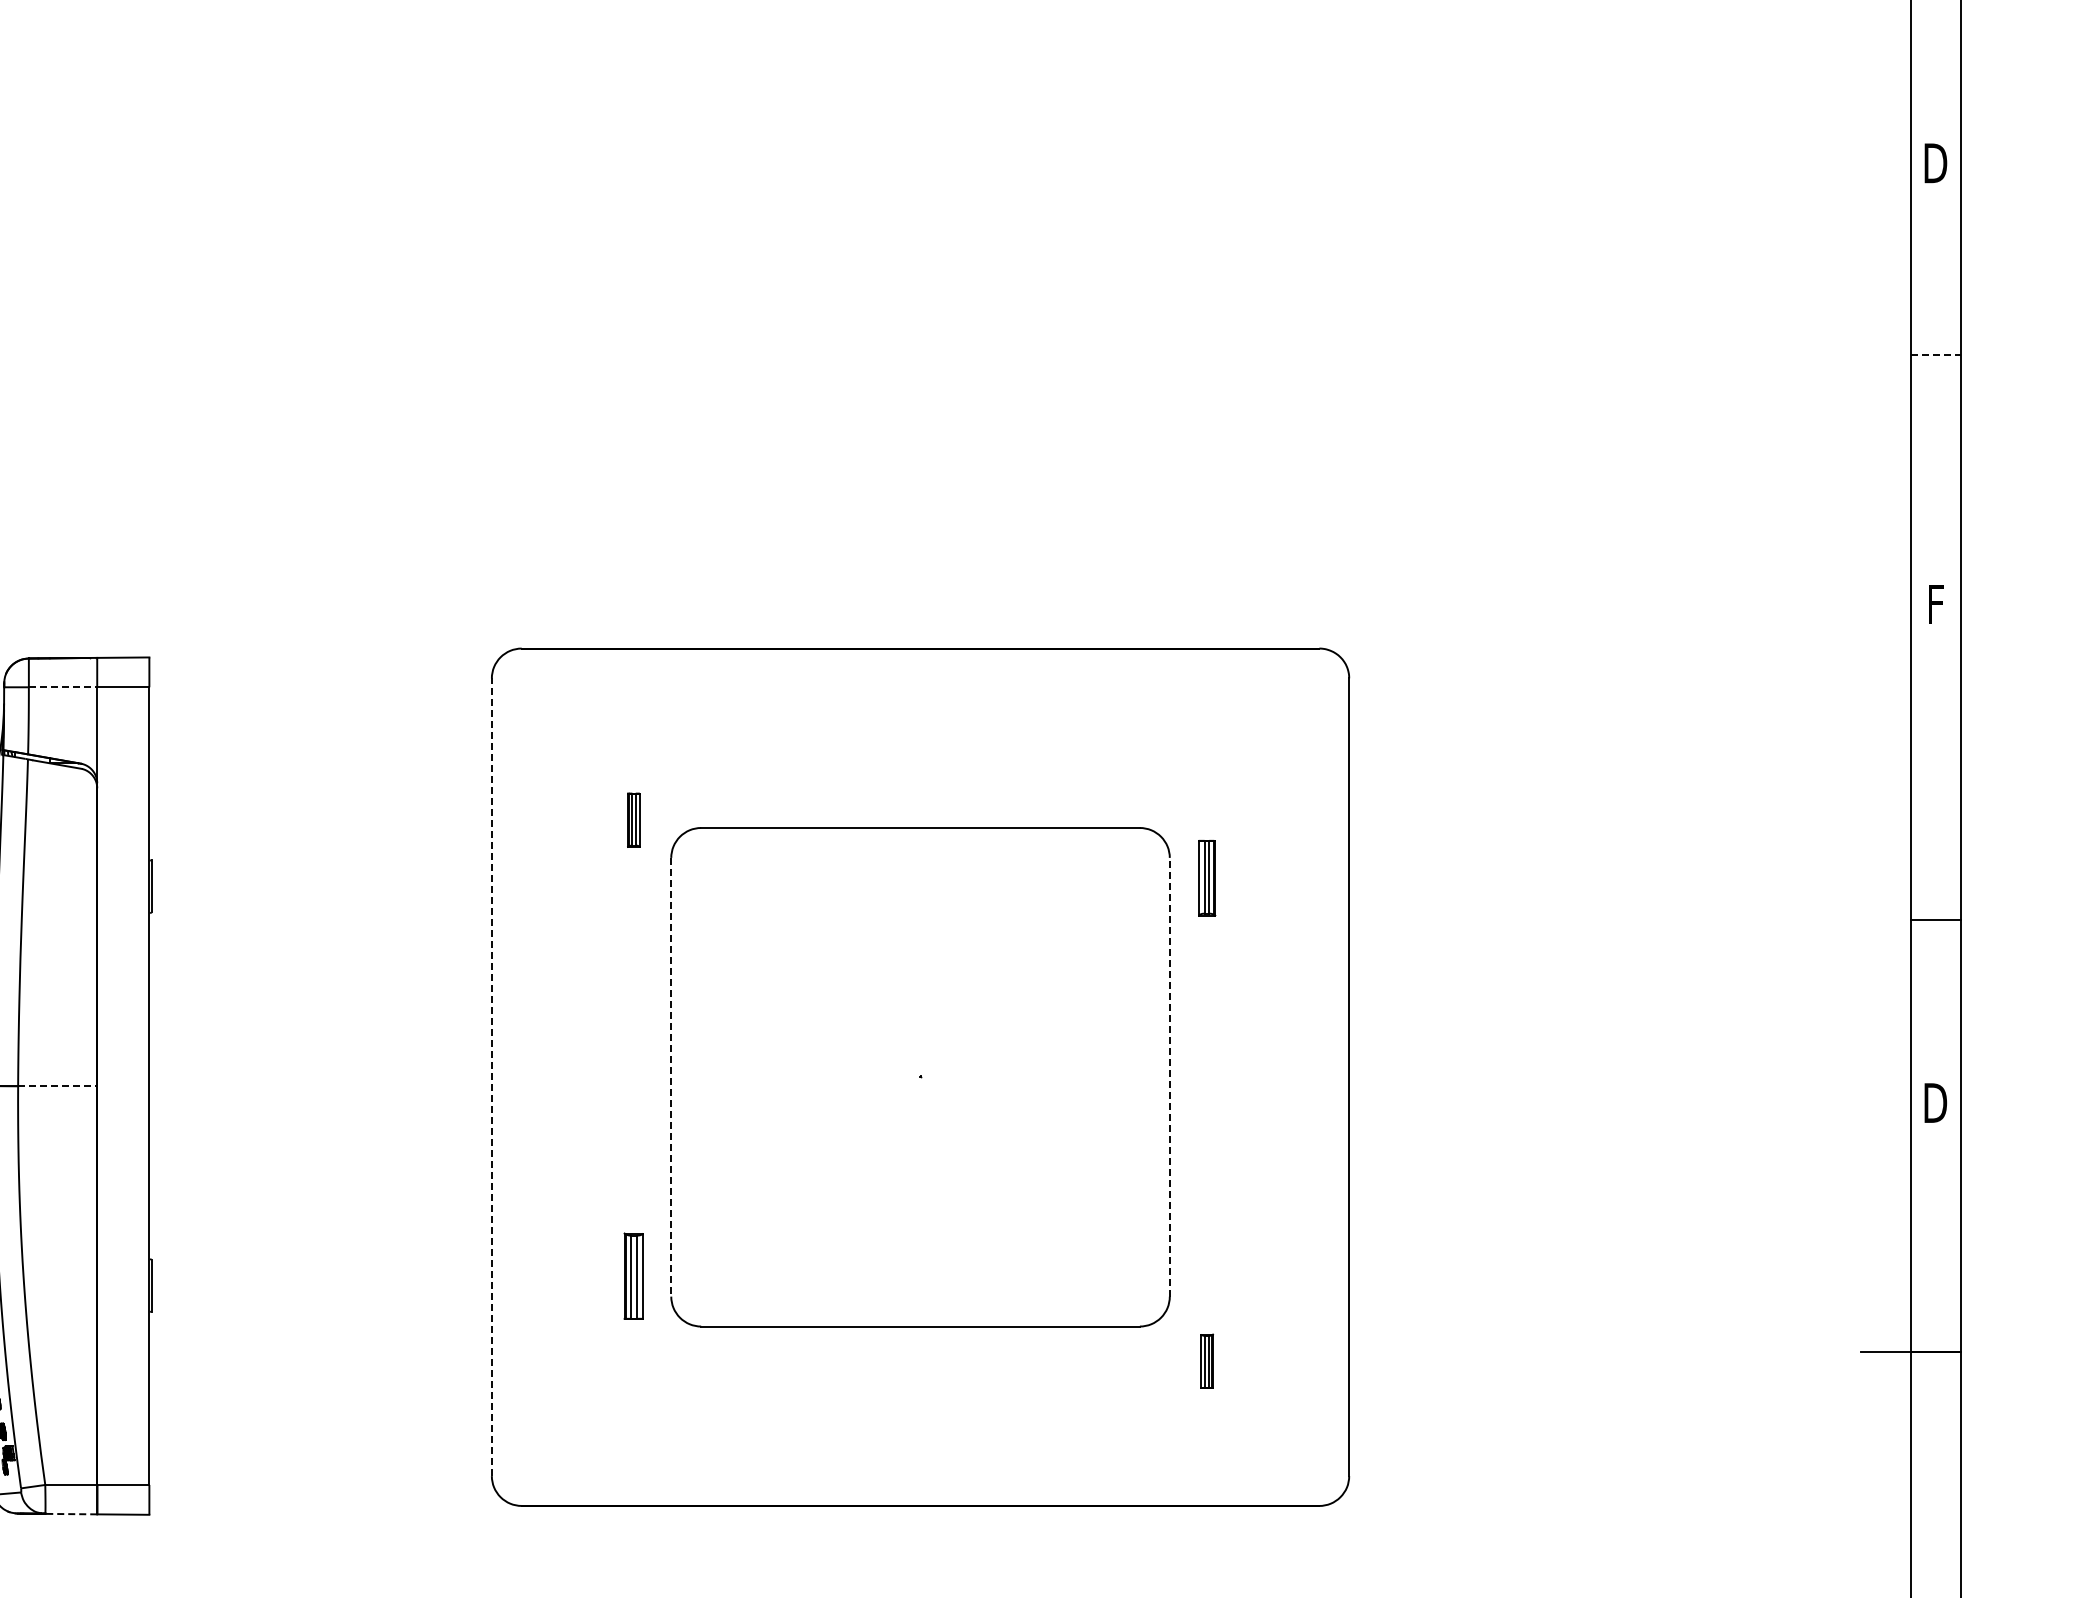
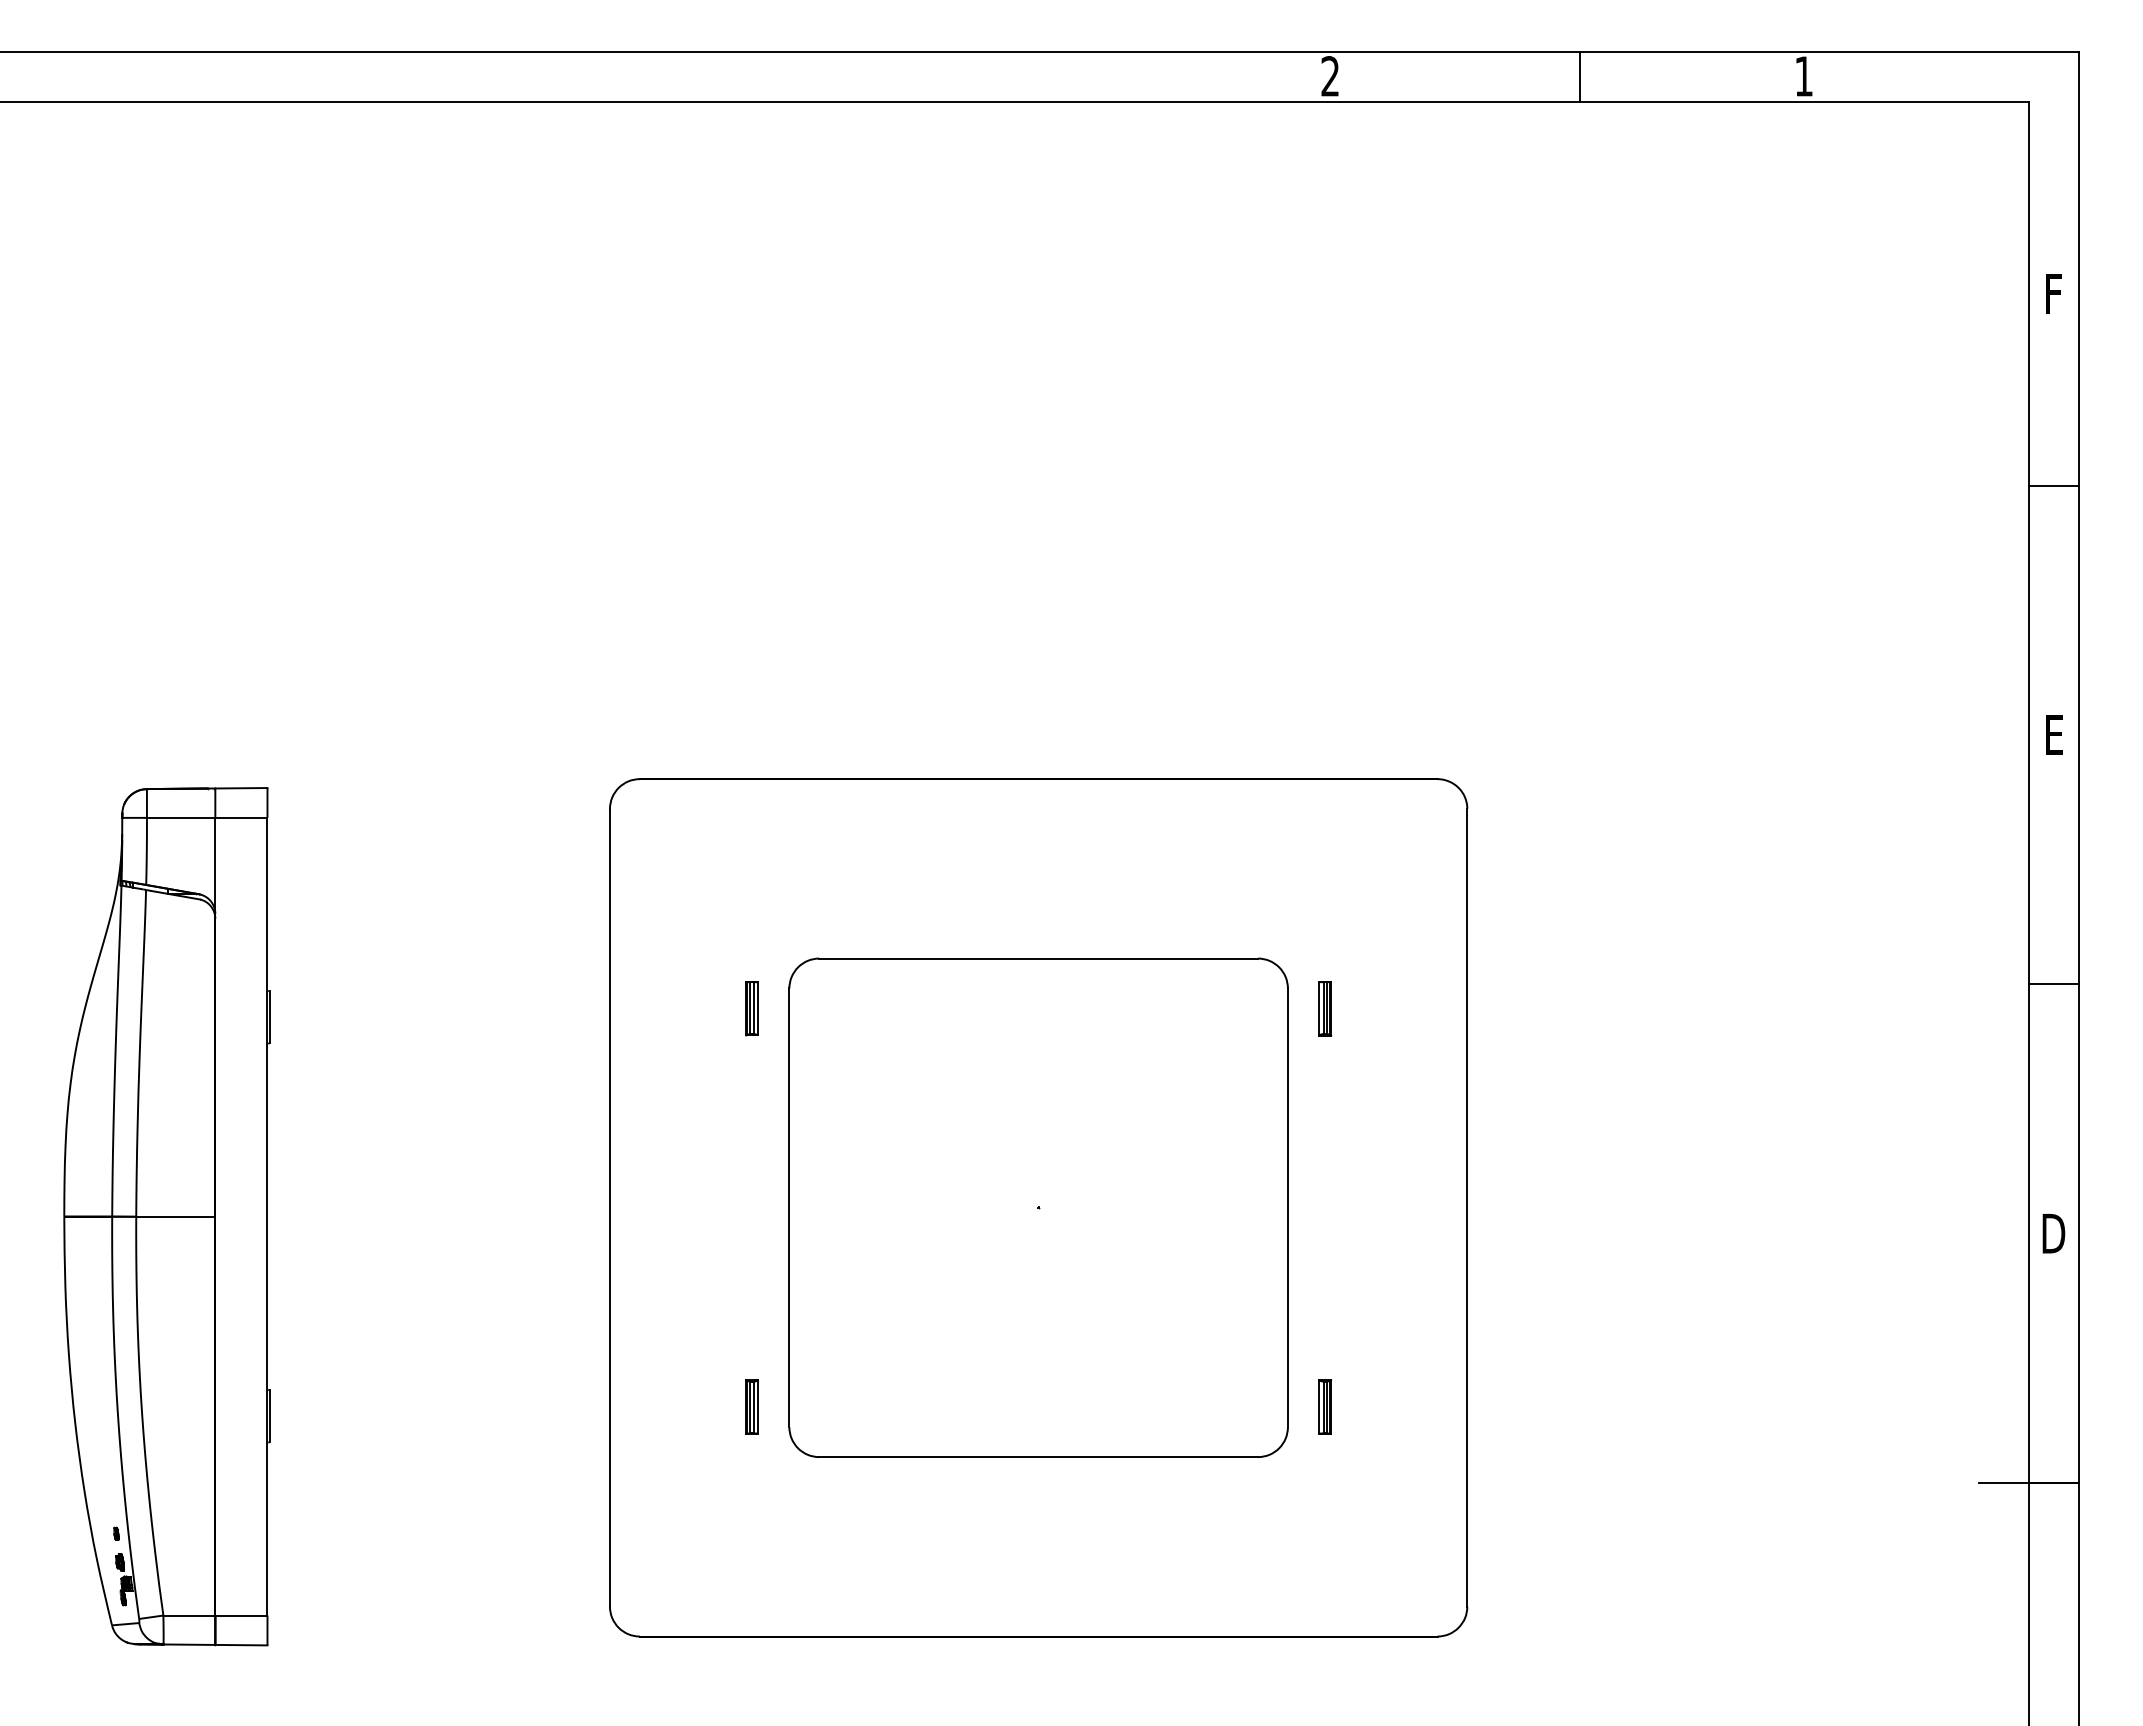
text: (1935, 162) -> (2053, 293), D -> F
line: (1935, 354) -> (2053, 485), dashed -> solid
text: (1936, 603) -> (2054, 734), F -> E
line: (63, 686) -> (181, 817), dashed -> solid
part: (633, 819) -> (751, 1008), moved
part: (1207, 877) -> (1325, 1008), size x0.71
line: (1935, 919) -> (2053, 984), moved
line: (491, 1076) -> (609, 1207), dashed -> solid
line: (1169, 1076) -> (1287, 1207), dashed -> solid
line: (671, 1077) -> (789, 1208), dashed -> solid
line: (57, 1085) -> (175, 1216), dashed -> solid
part: (633, 1275) -> (751, 1406), size x0.62
part: (1207, 1360) -> (1325, 1406), moved
line: (71, 1513) -> (189, 1644), dashed -> solid

